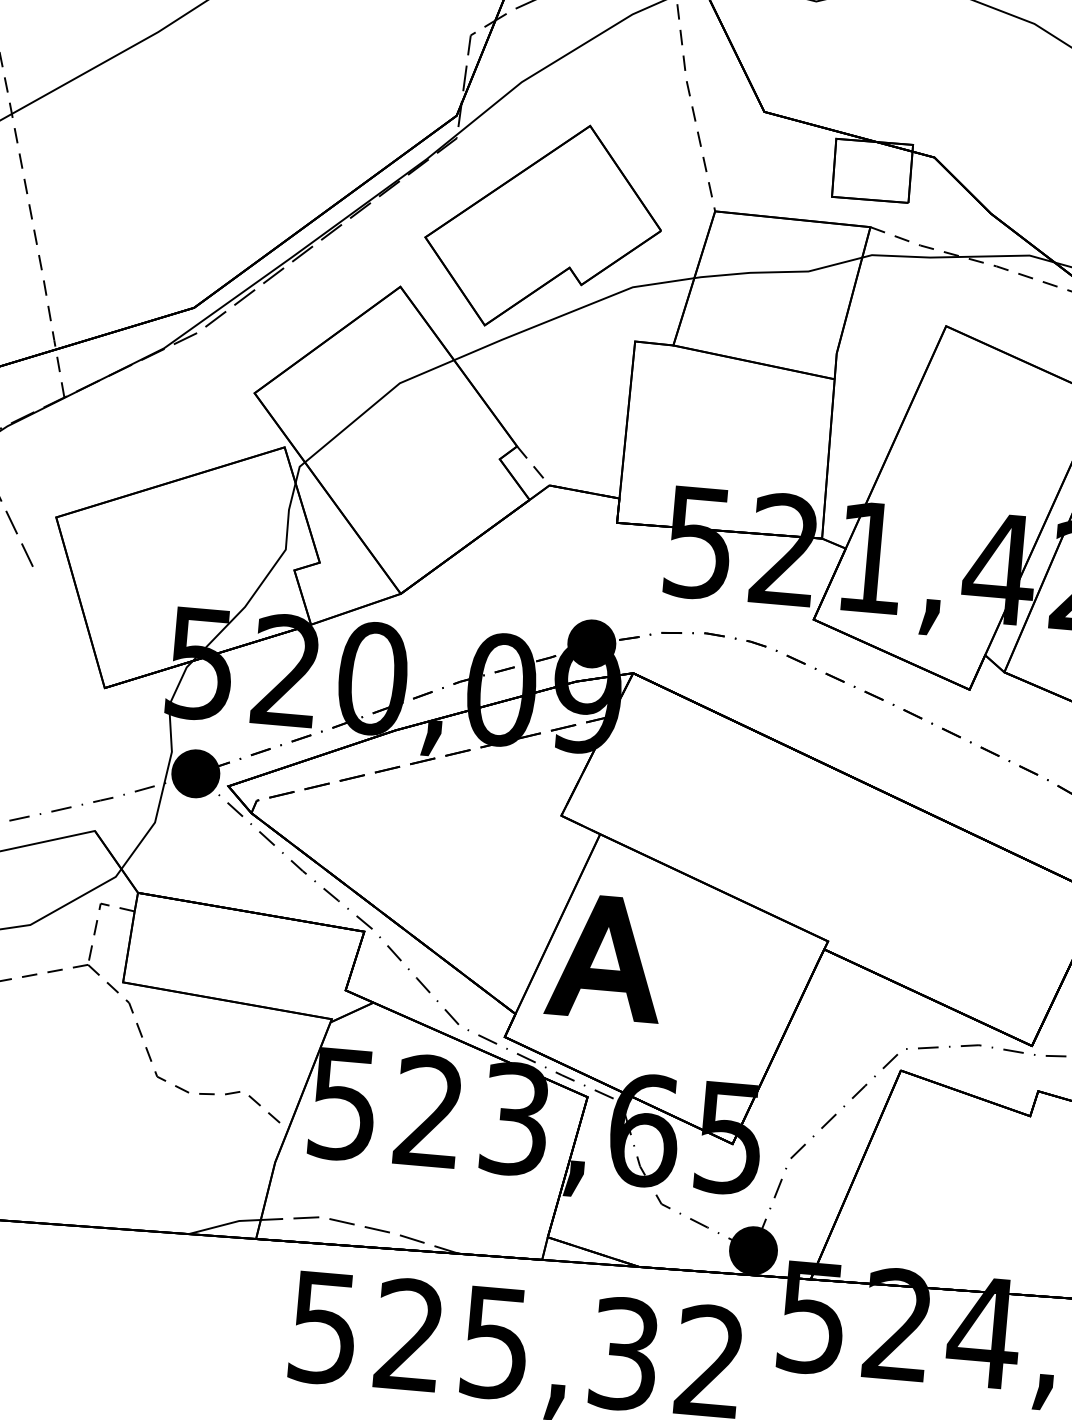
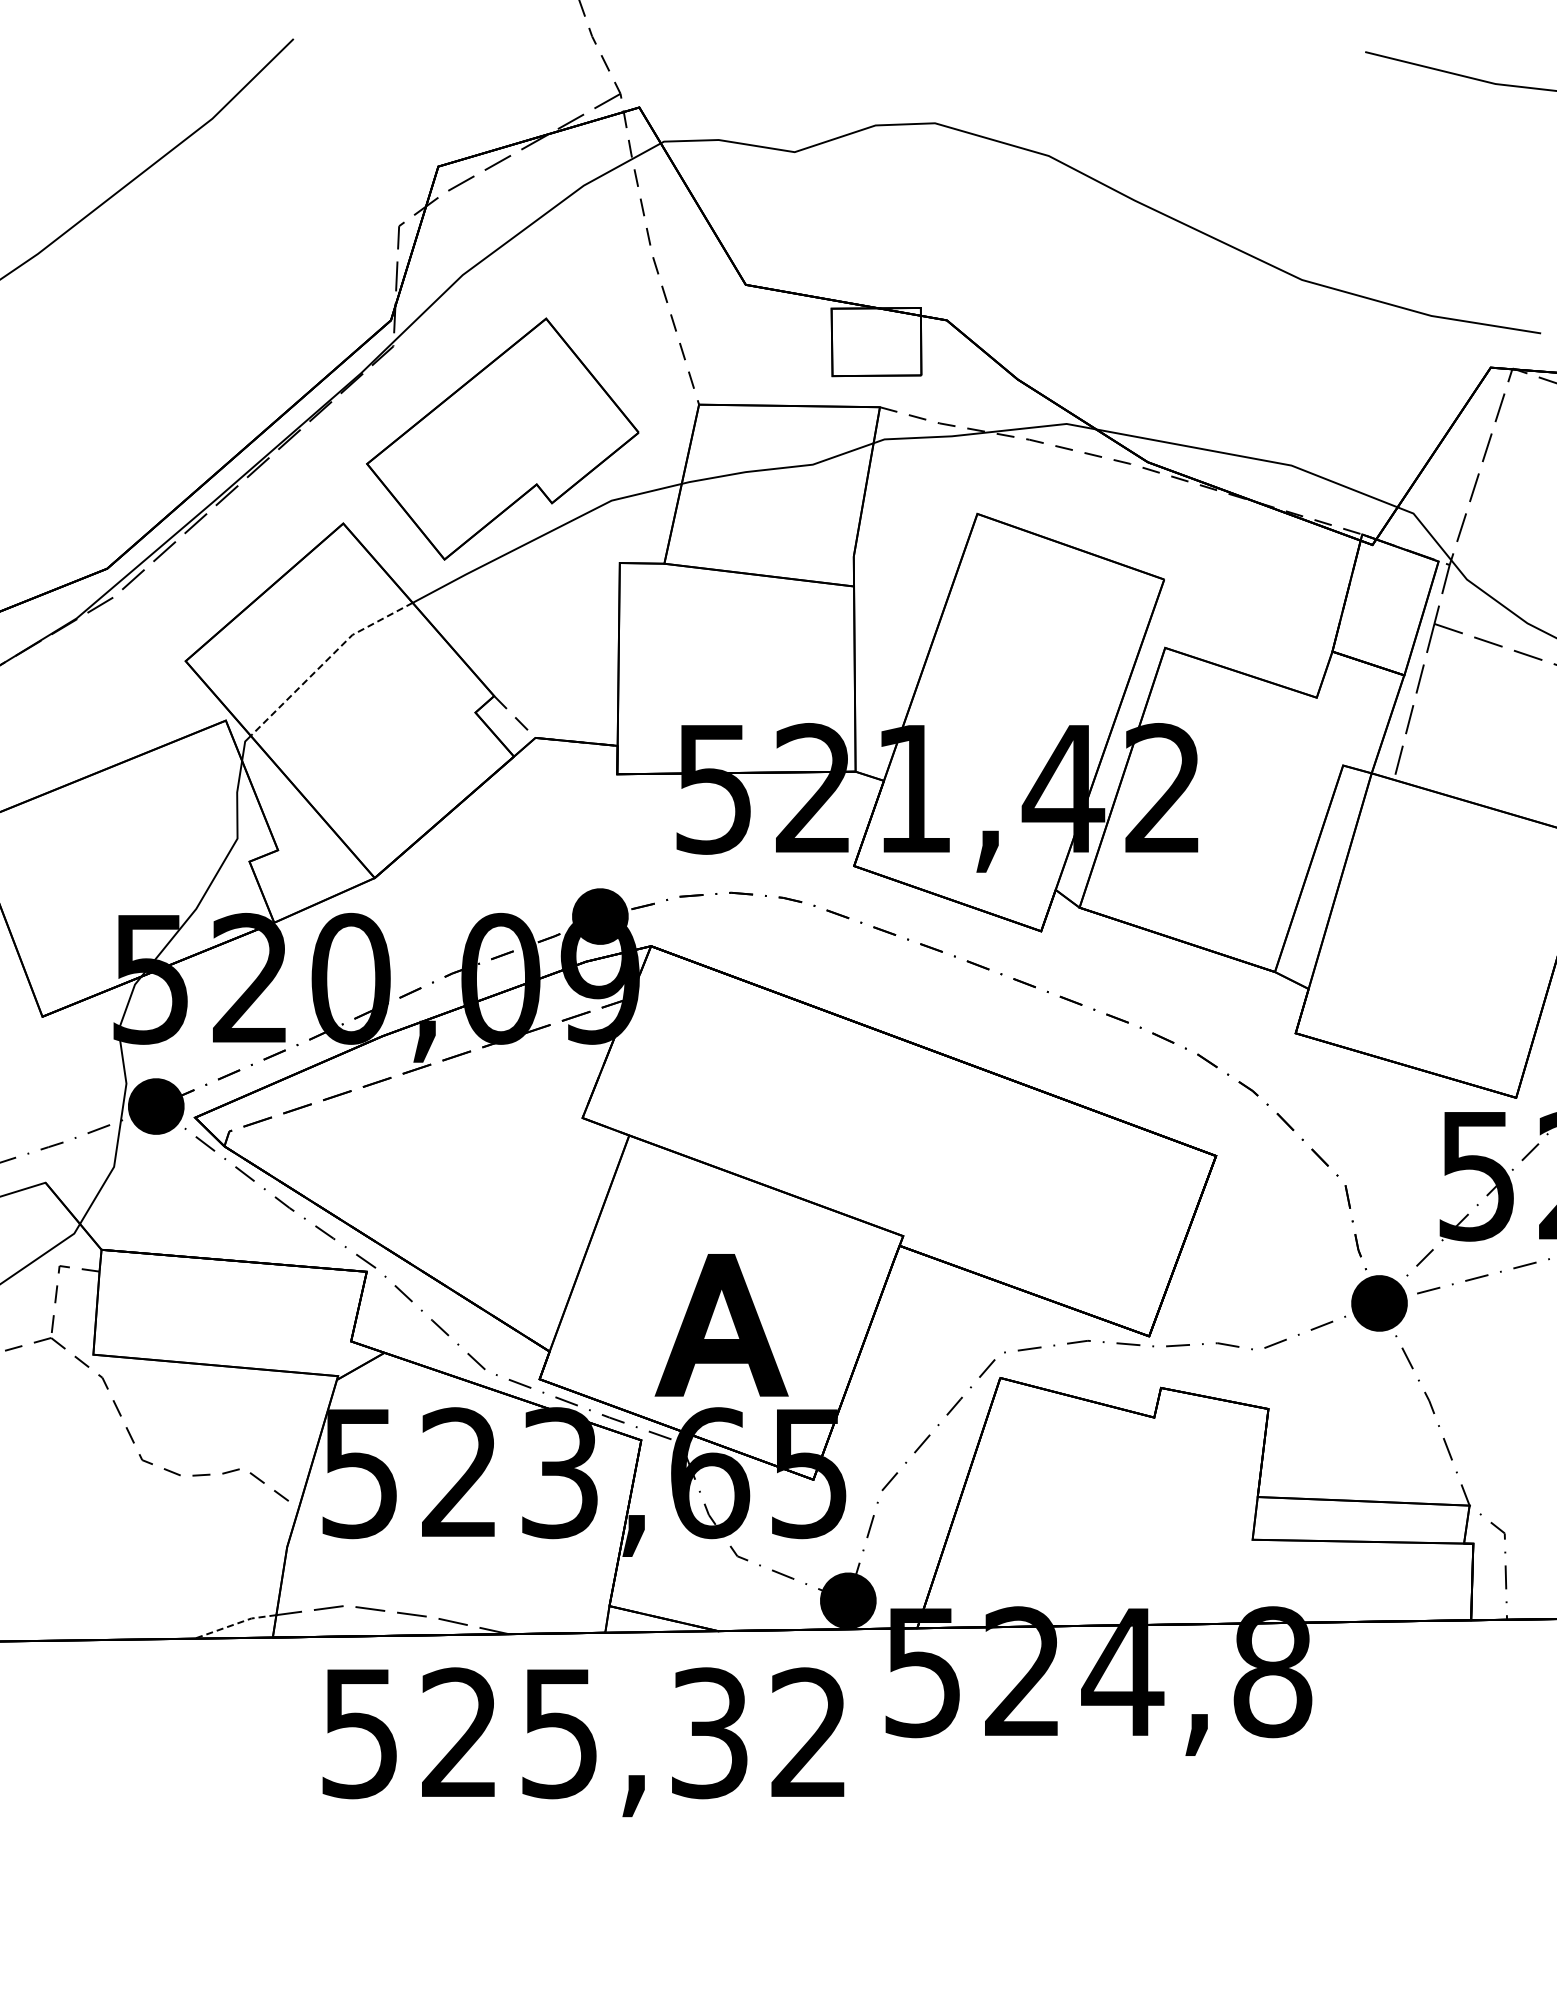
line: (375, 403) -> (326, 660), solid -> dashed
part: (606, 957) -> (721, 1325), moved
line: (224, 1224) -> (235, 1624), solid -> dashed

